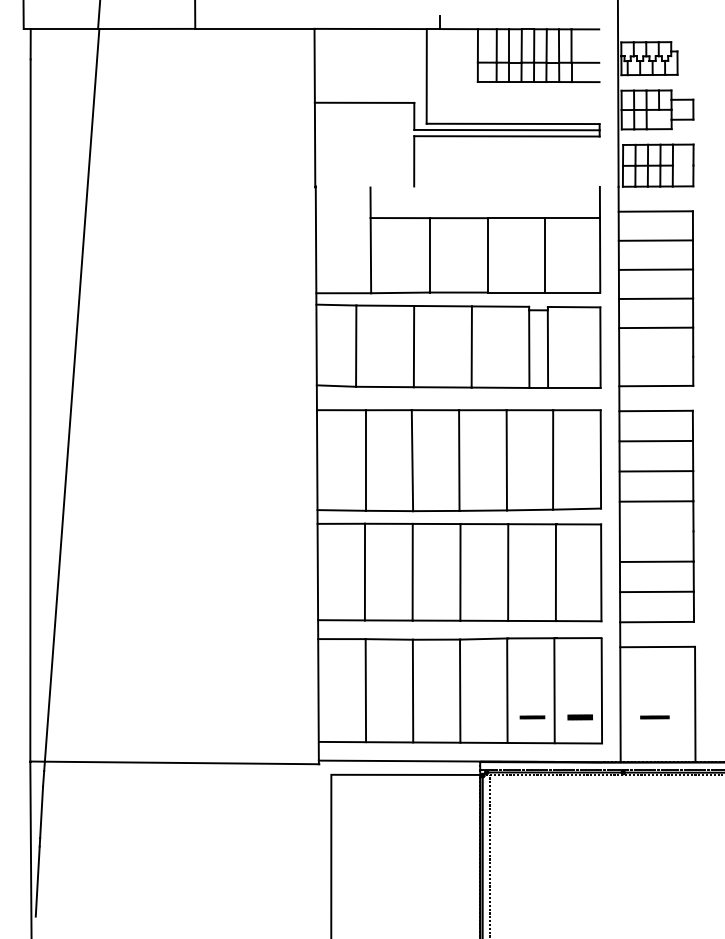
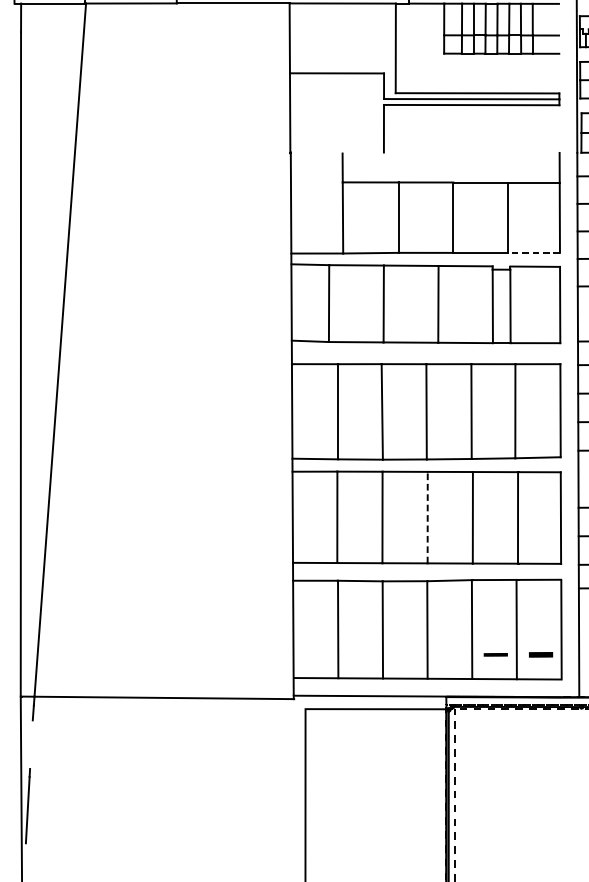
line: (572, 292) -> (533, 252), solid -> dashed
line: (460, 571) -> (427, 516), solid -> dashed
line: (41, 812) -> (31, 744), removed

